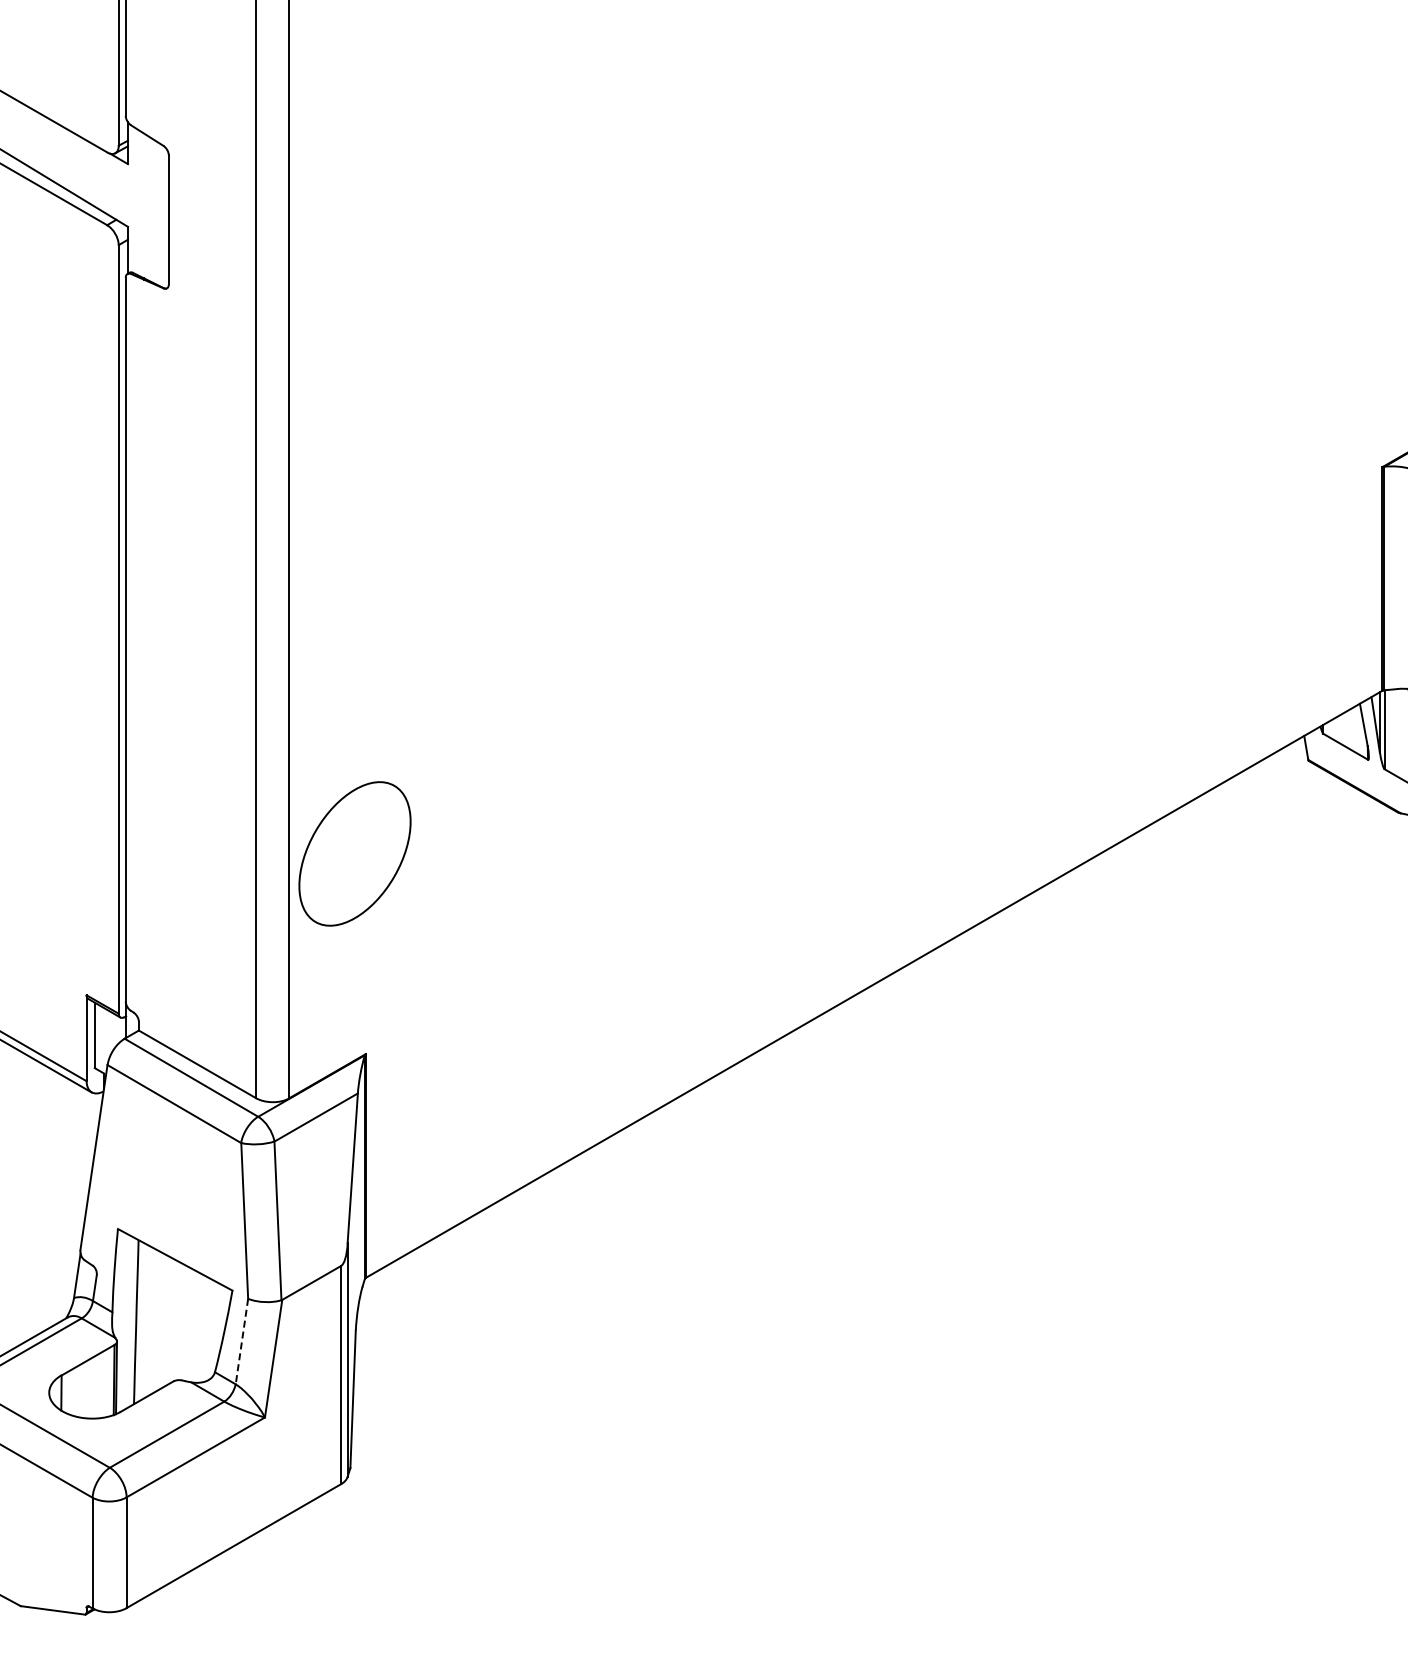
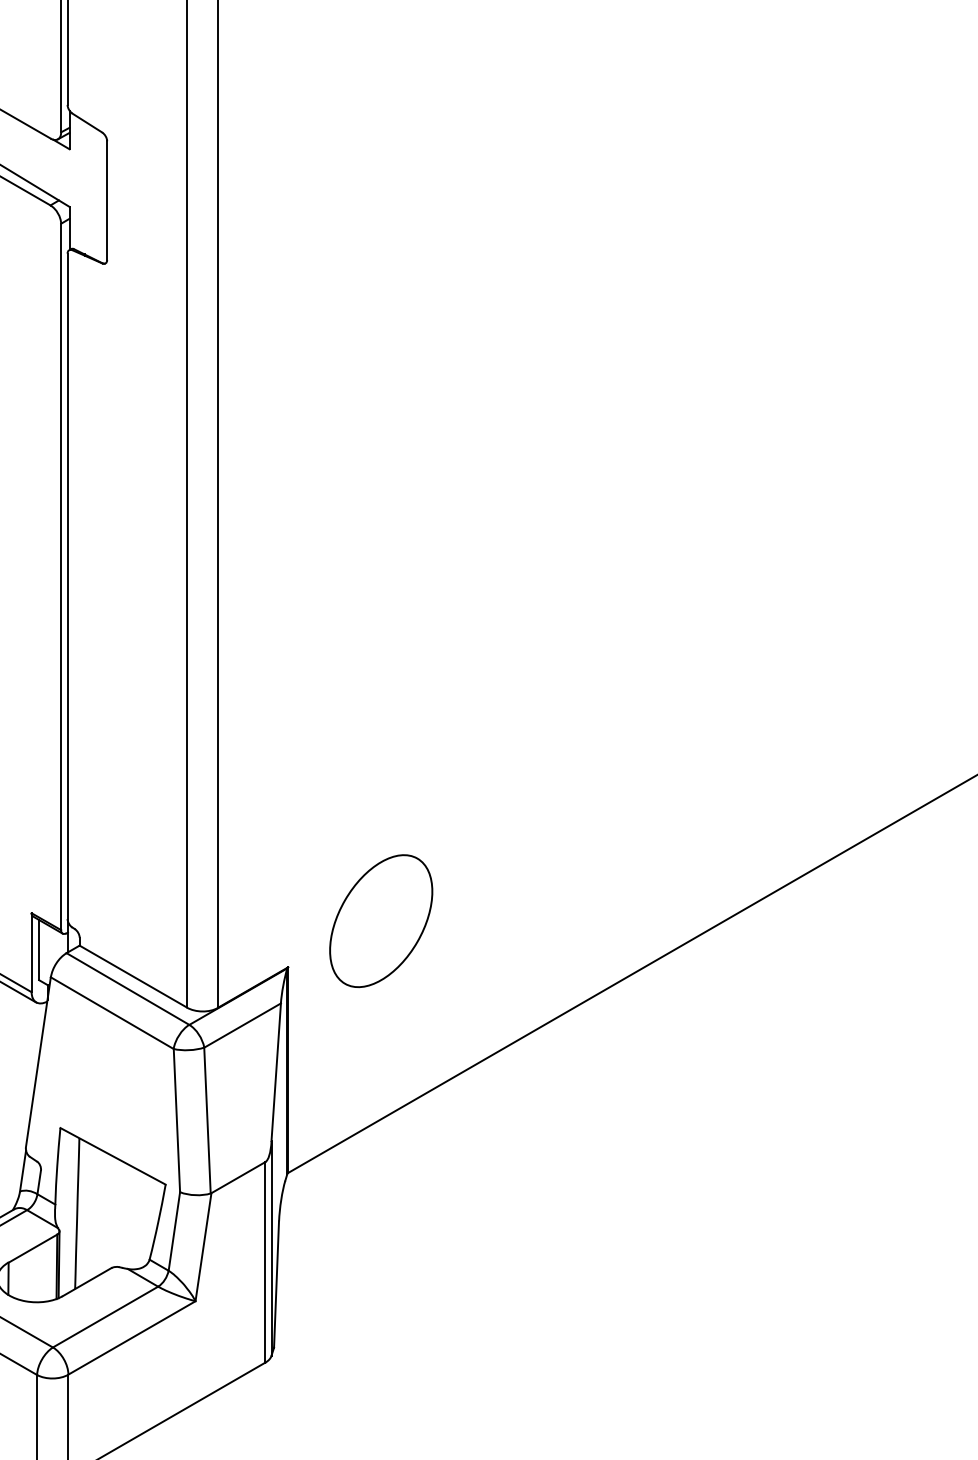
part: (354, 853) -> (380, 920), moved
line: (241, 1342) -> (173, 1232), dashed -> solid

